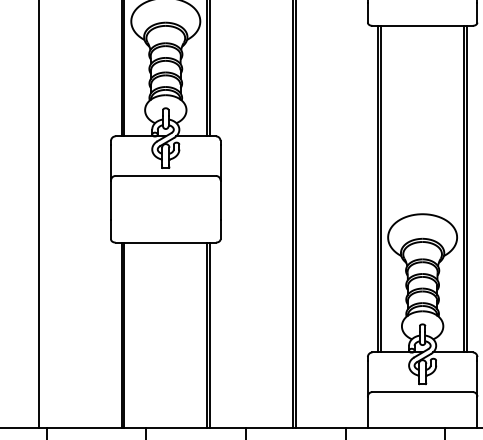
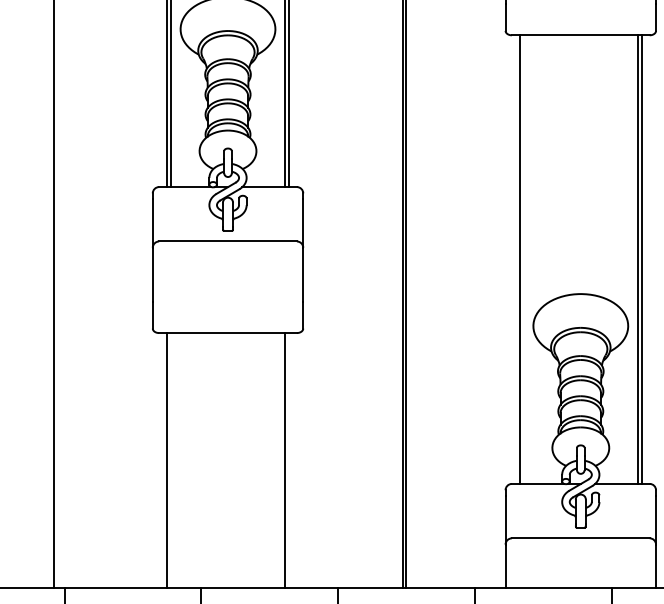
line: (380, 189) -> (523, 259), removed
line: (124, 335) -> (171, 460), removed
line: (209, 335) -> (288, 460), removed

